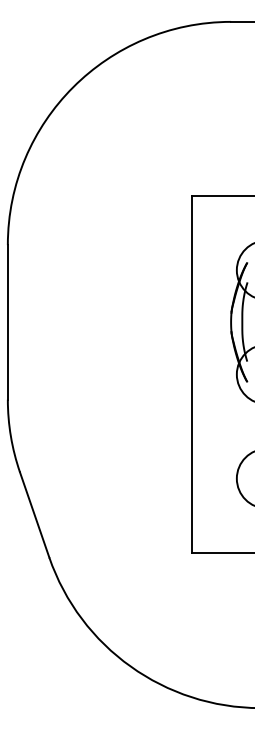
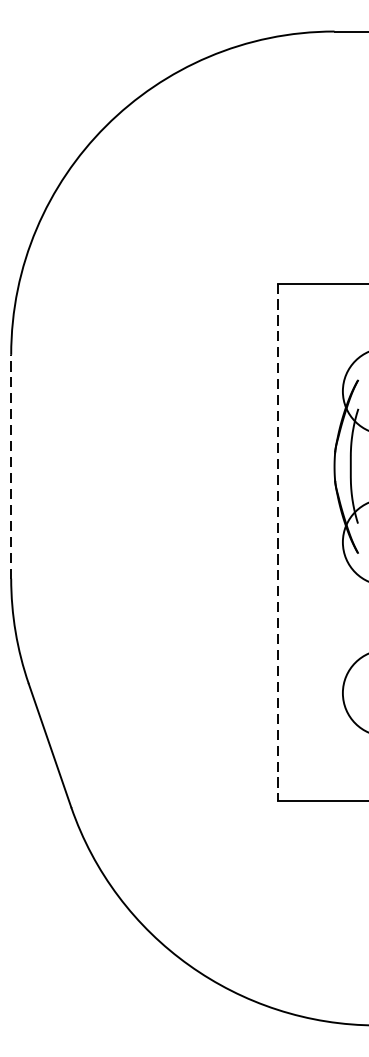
line: (7, 321) -> (10, 465), solid -> dashed
line: (192, 374) -> (278, 542), solid -> dashed

